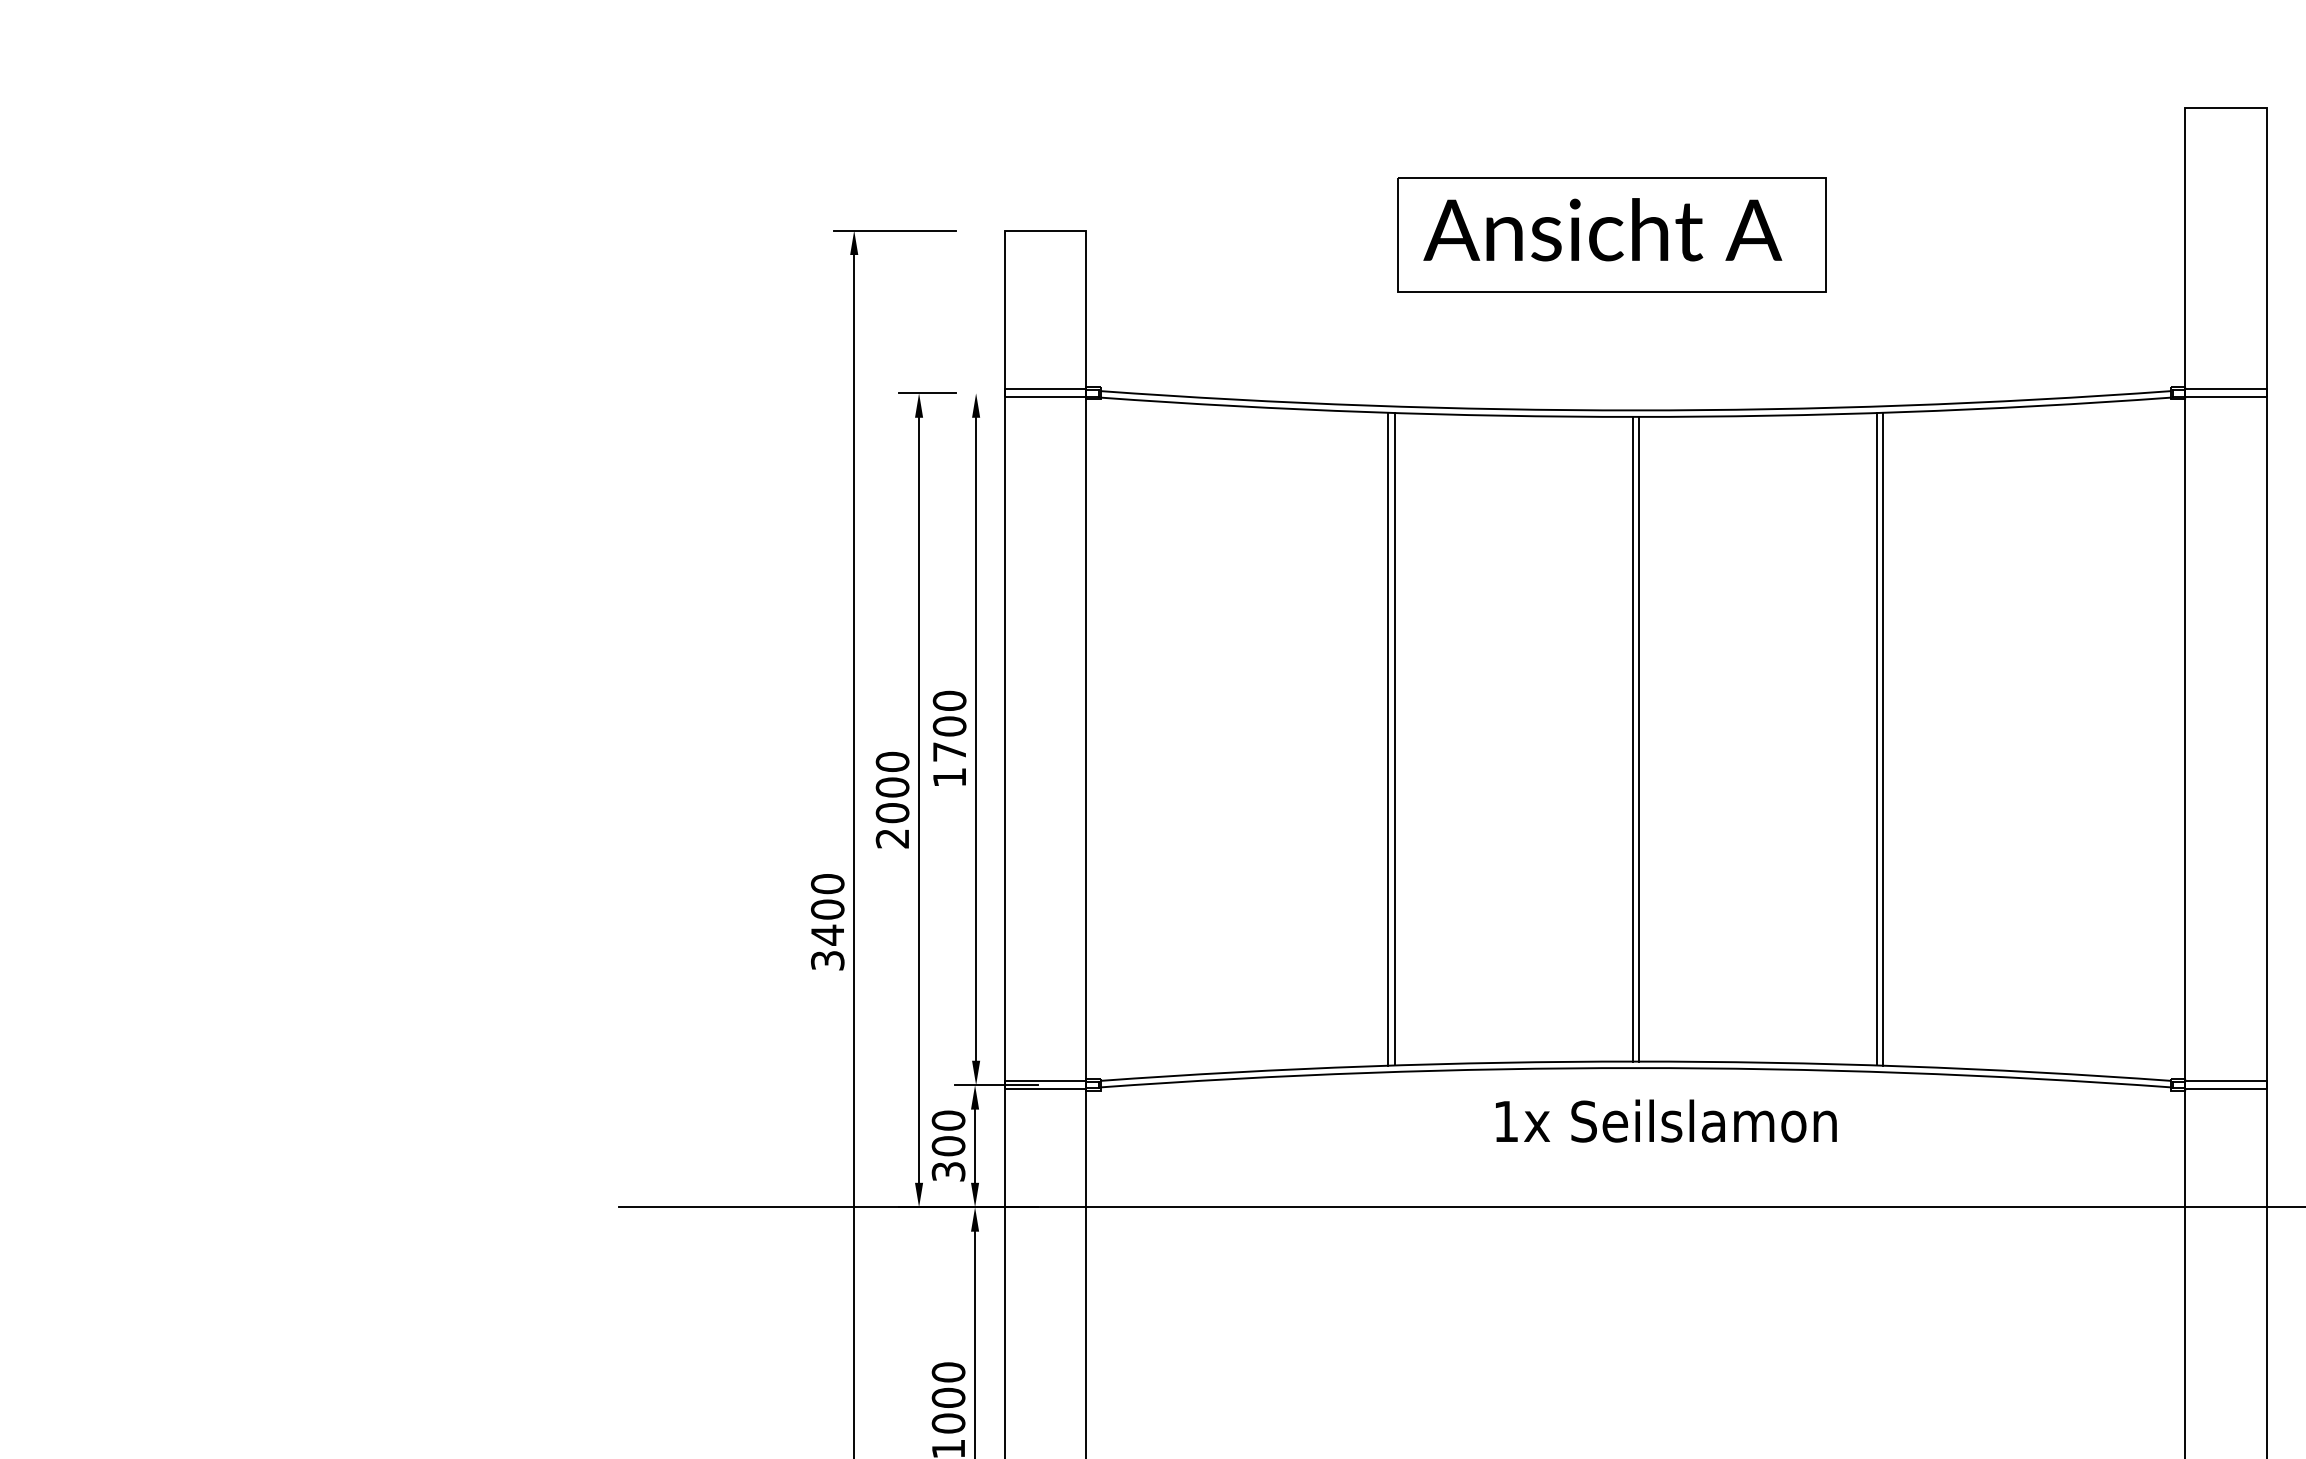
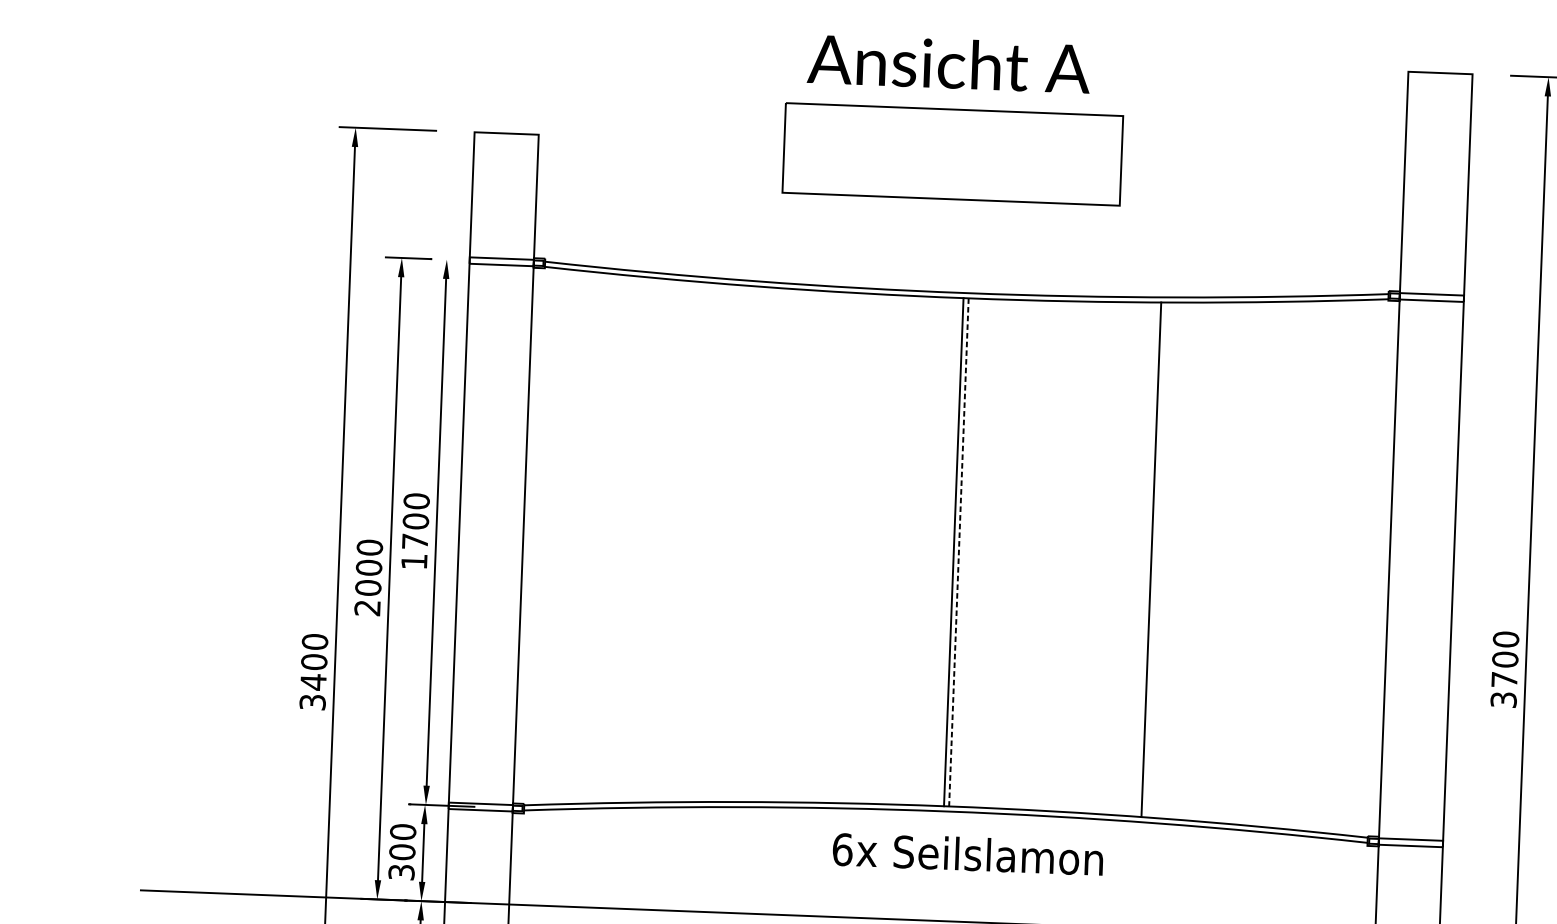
text: (1602, 229) -> (948, 63), moved
line: (1388, 738) -> (761, 544), removed
line: (1394, 739) -> (766, 545), removed
line: (1639, 739) -> (959, 552), solid -> dashed
line: (1876, 739) -> (1145, 559), removed
text: (1506, 1121) -> (842, 849), 1x -> 6x

